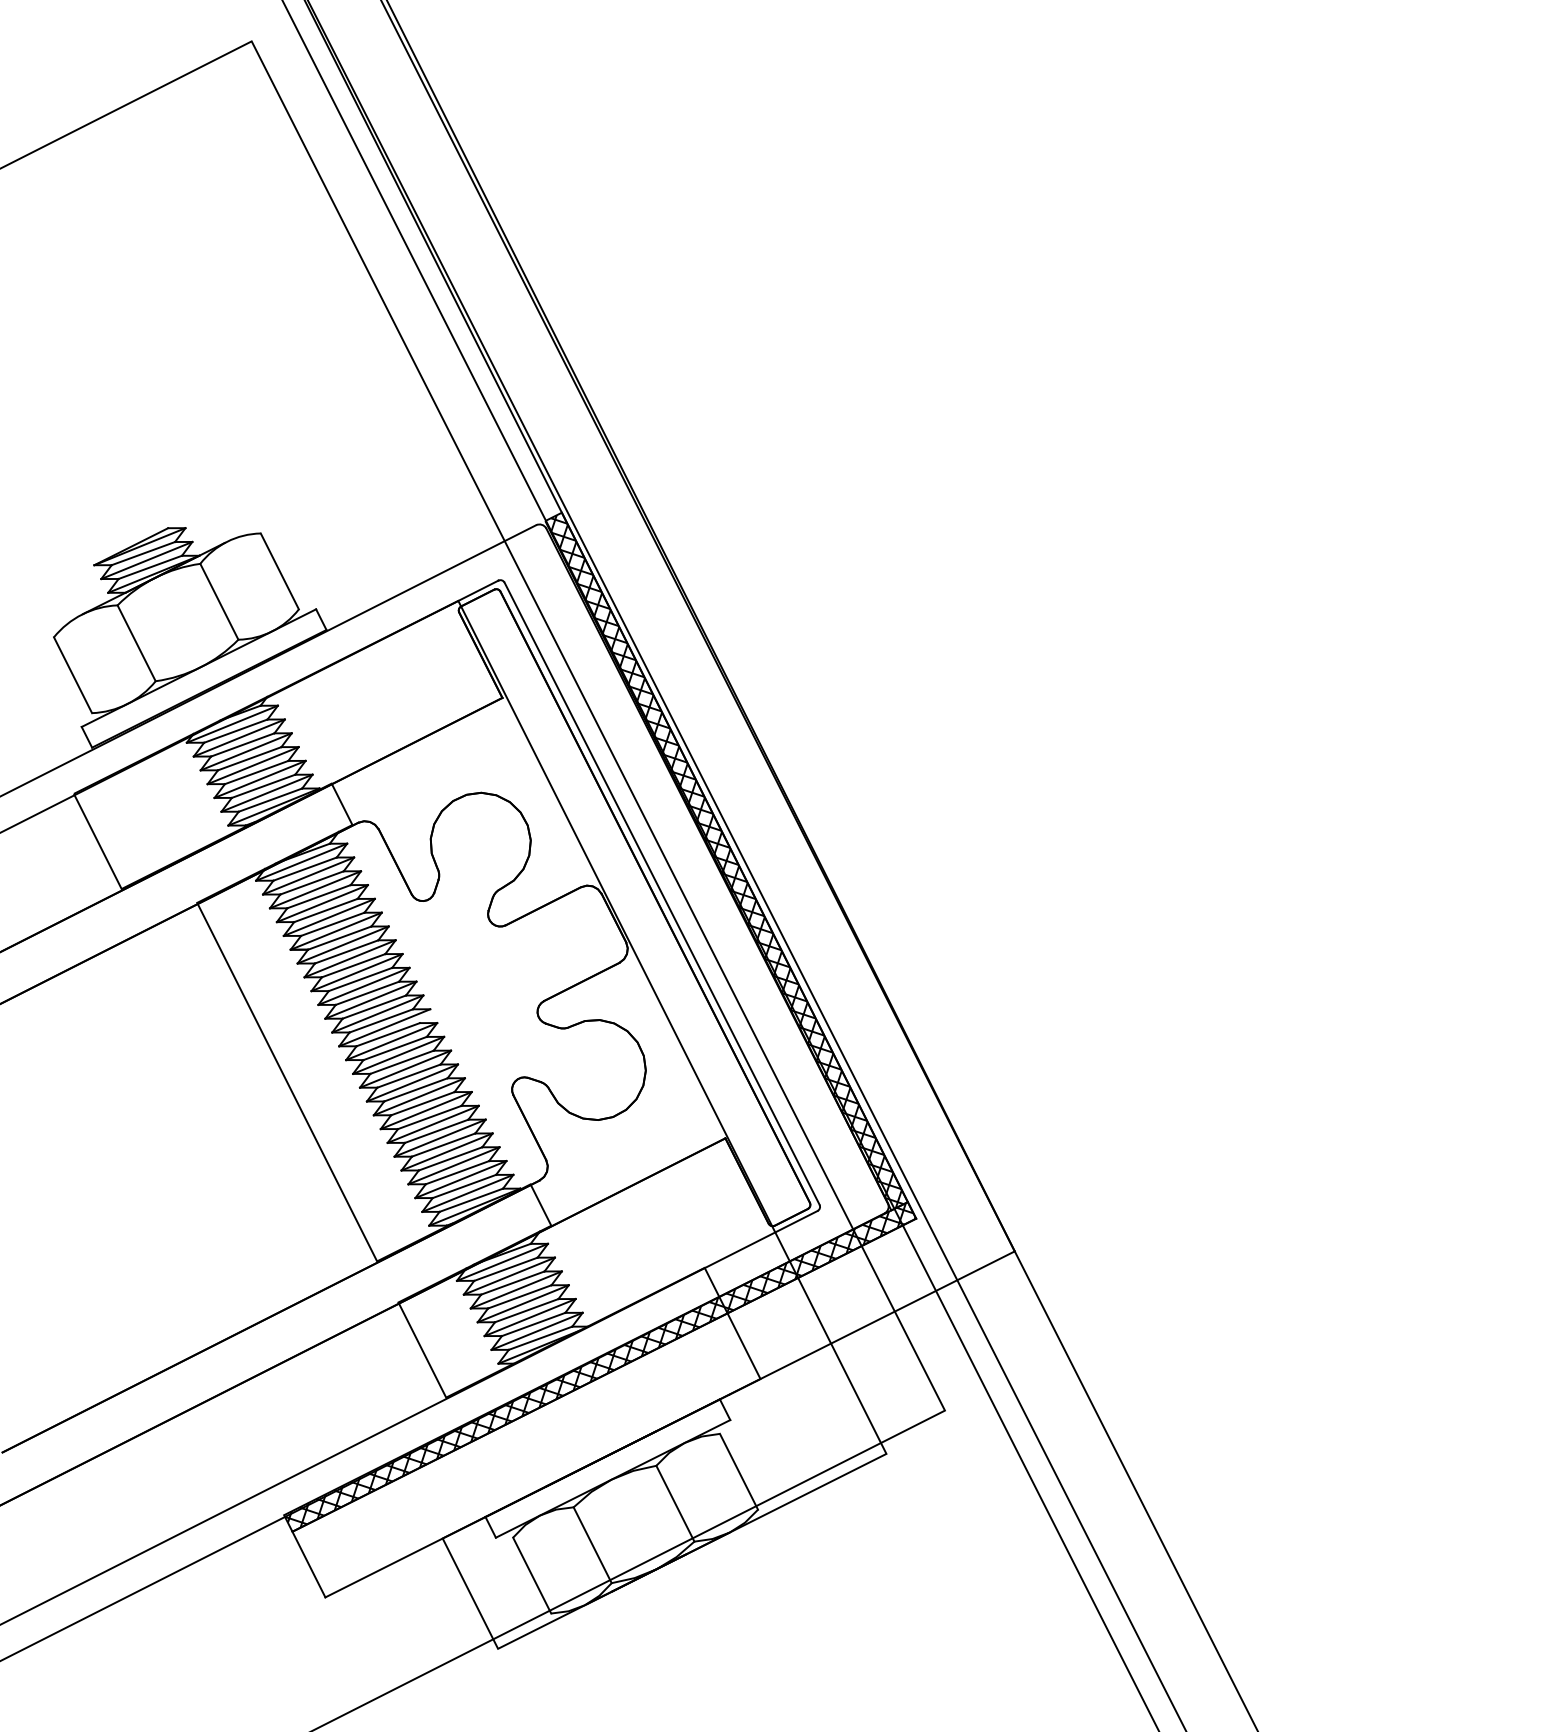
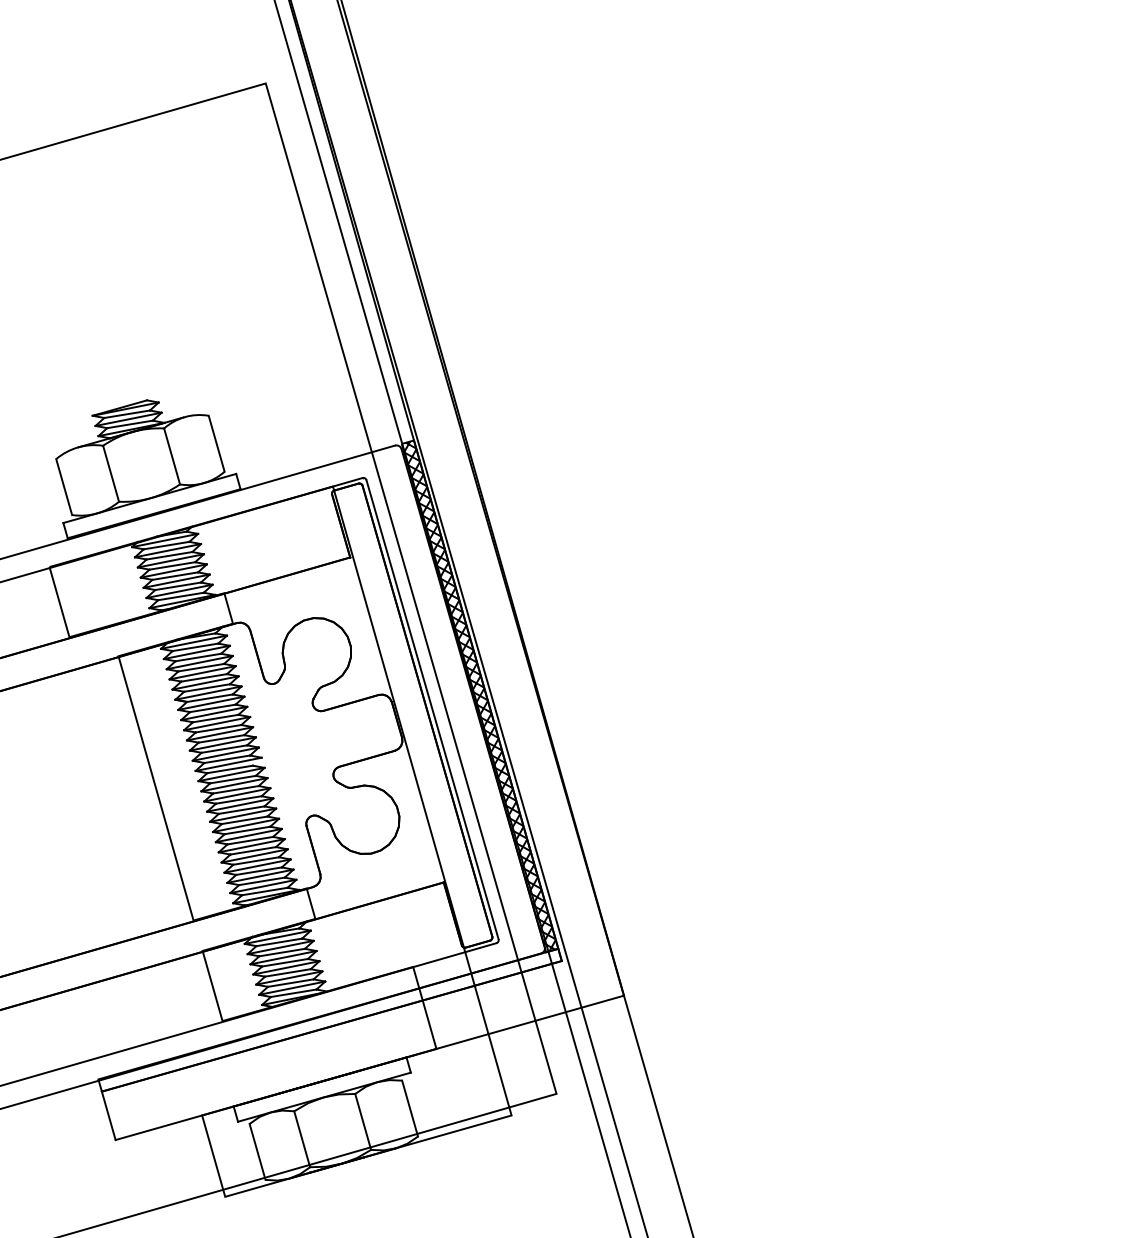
hatch: (599, 1366) -> (329, 1019), removed

